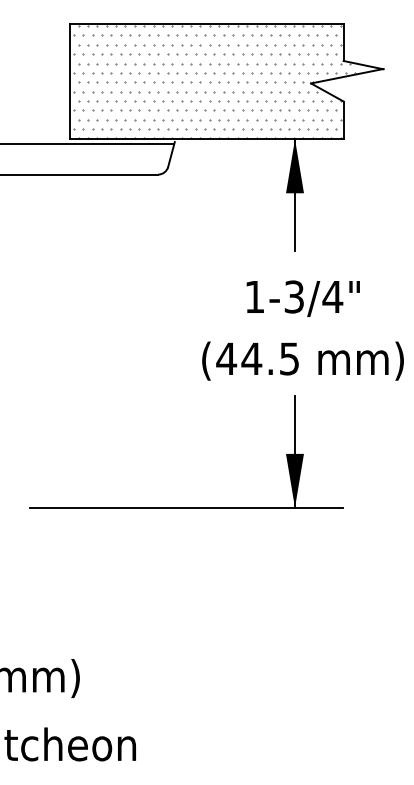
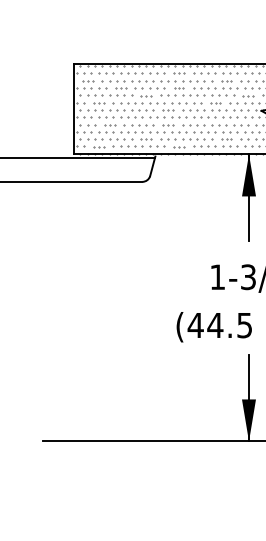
part: (205, 35) -> (179, 73), size x0.7
part: (88, 45) -> (88, 81), size x0.7
part: (266, 45) -> (226, 81), size x0.6
part: (130, 54) -> (120, 88), size x0.7
part: (205, 54) -> (179, 88), size x0.6
part: (163, 64) -> (146, 96), size x0.7
part: (294, 64) -> (248, 96), size x0.7
part: (102, 73) -> (99, 103), size x0.7
part: (252, 73) -> (215, 103), size x0.6
part: (191, 82) -> (168, 110), size x0.7
part: (116, 101) -> (109, 124), size x0.7
part: (191, 101) -> (168, 124), size x0.7
part: (163, 120) -> (146, 139), size x0.7
part: (266, 120) -> (226, 139), size x0.6
part: (102, 129) -> (99, 146), size x0.7
part: (205, 129) -> (179, 146), size x0.7

